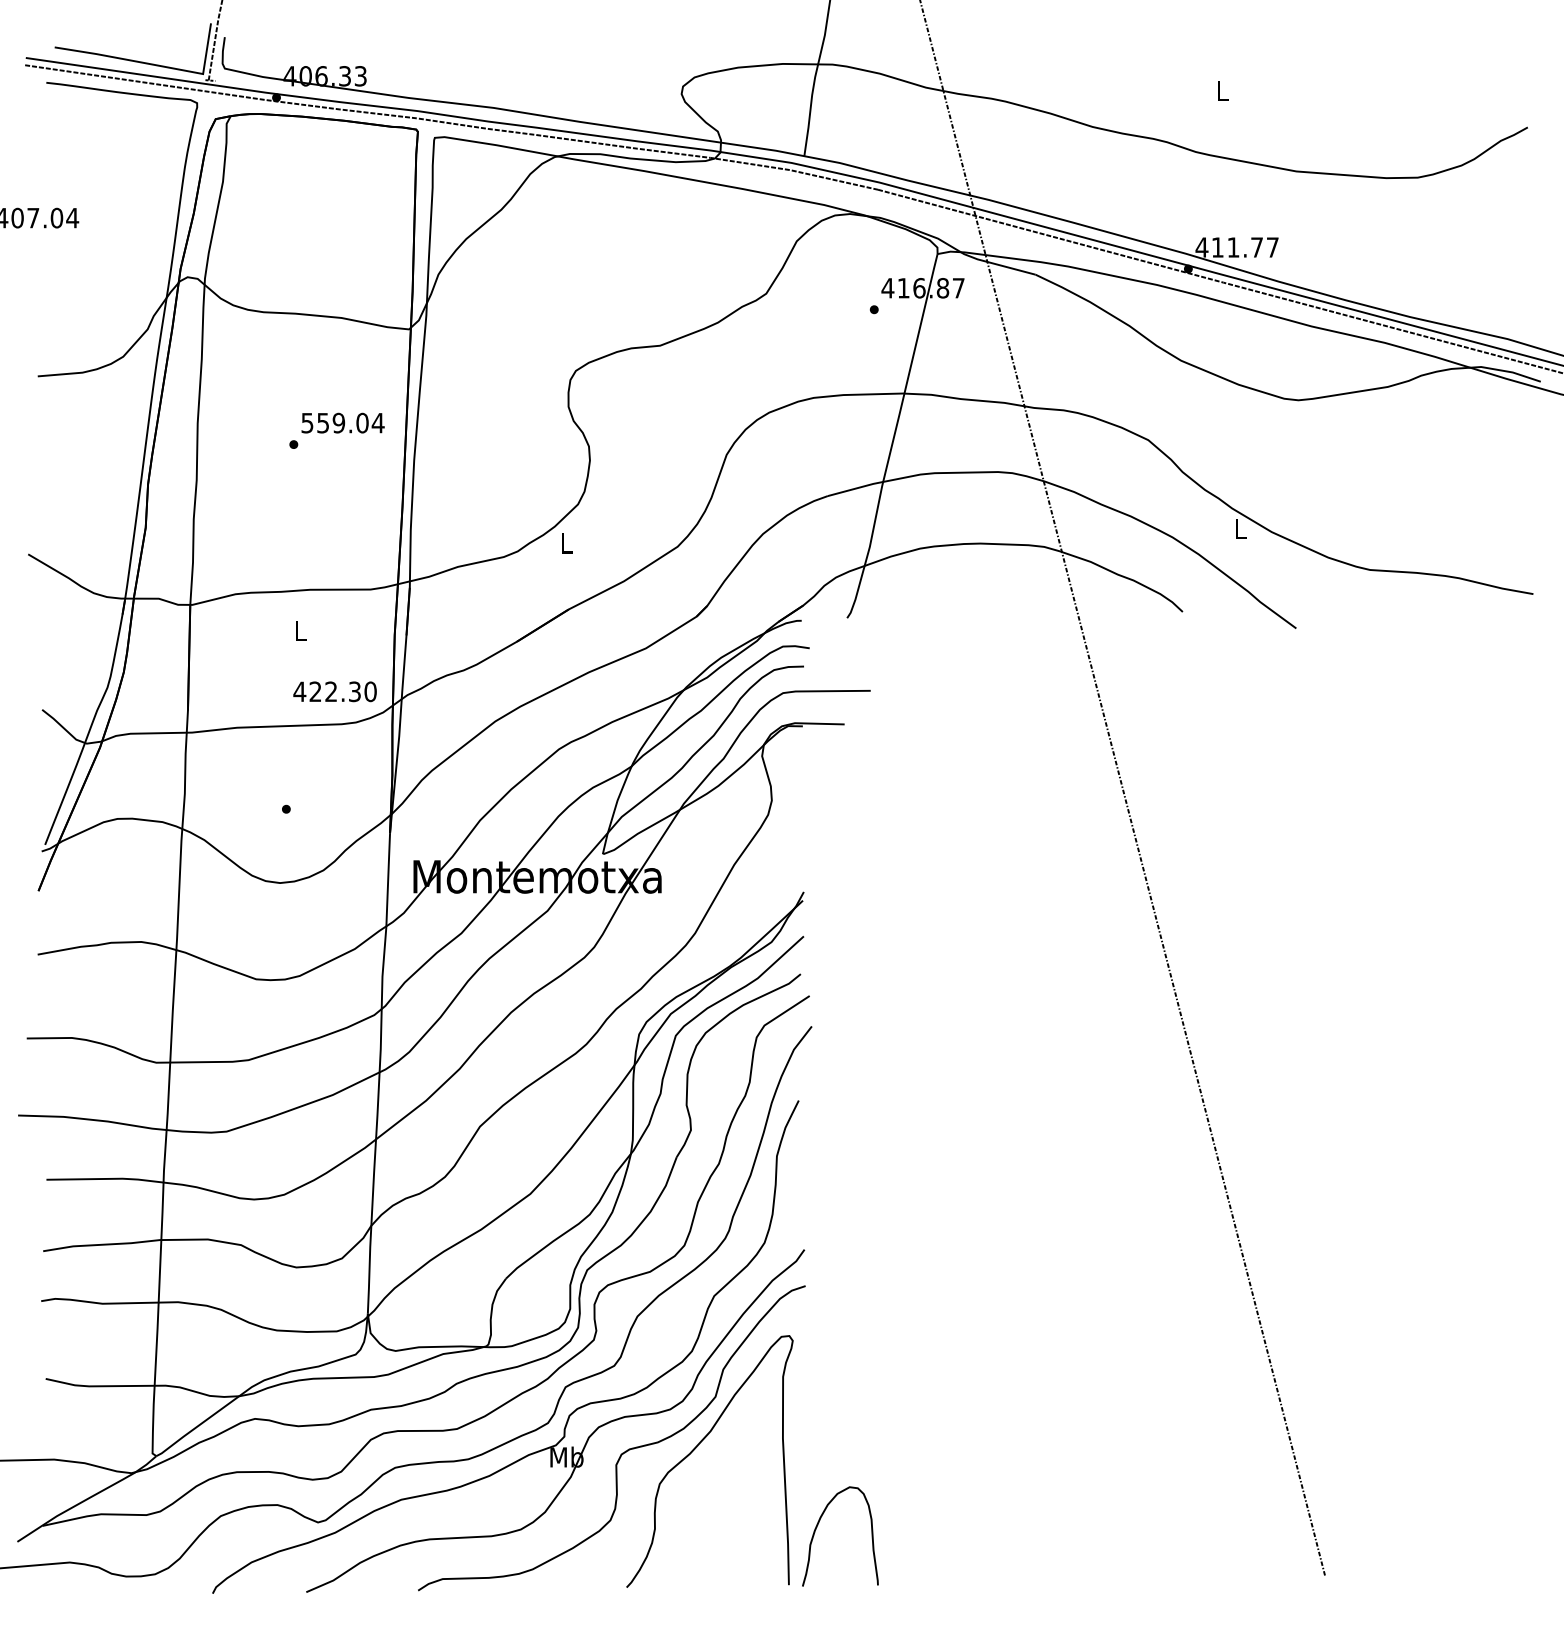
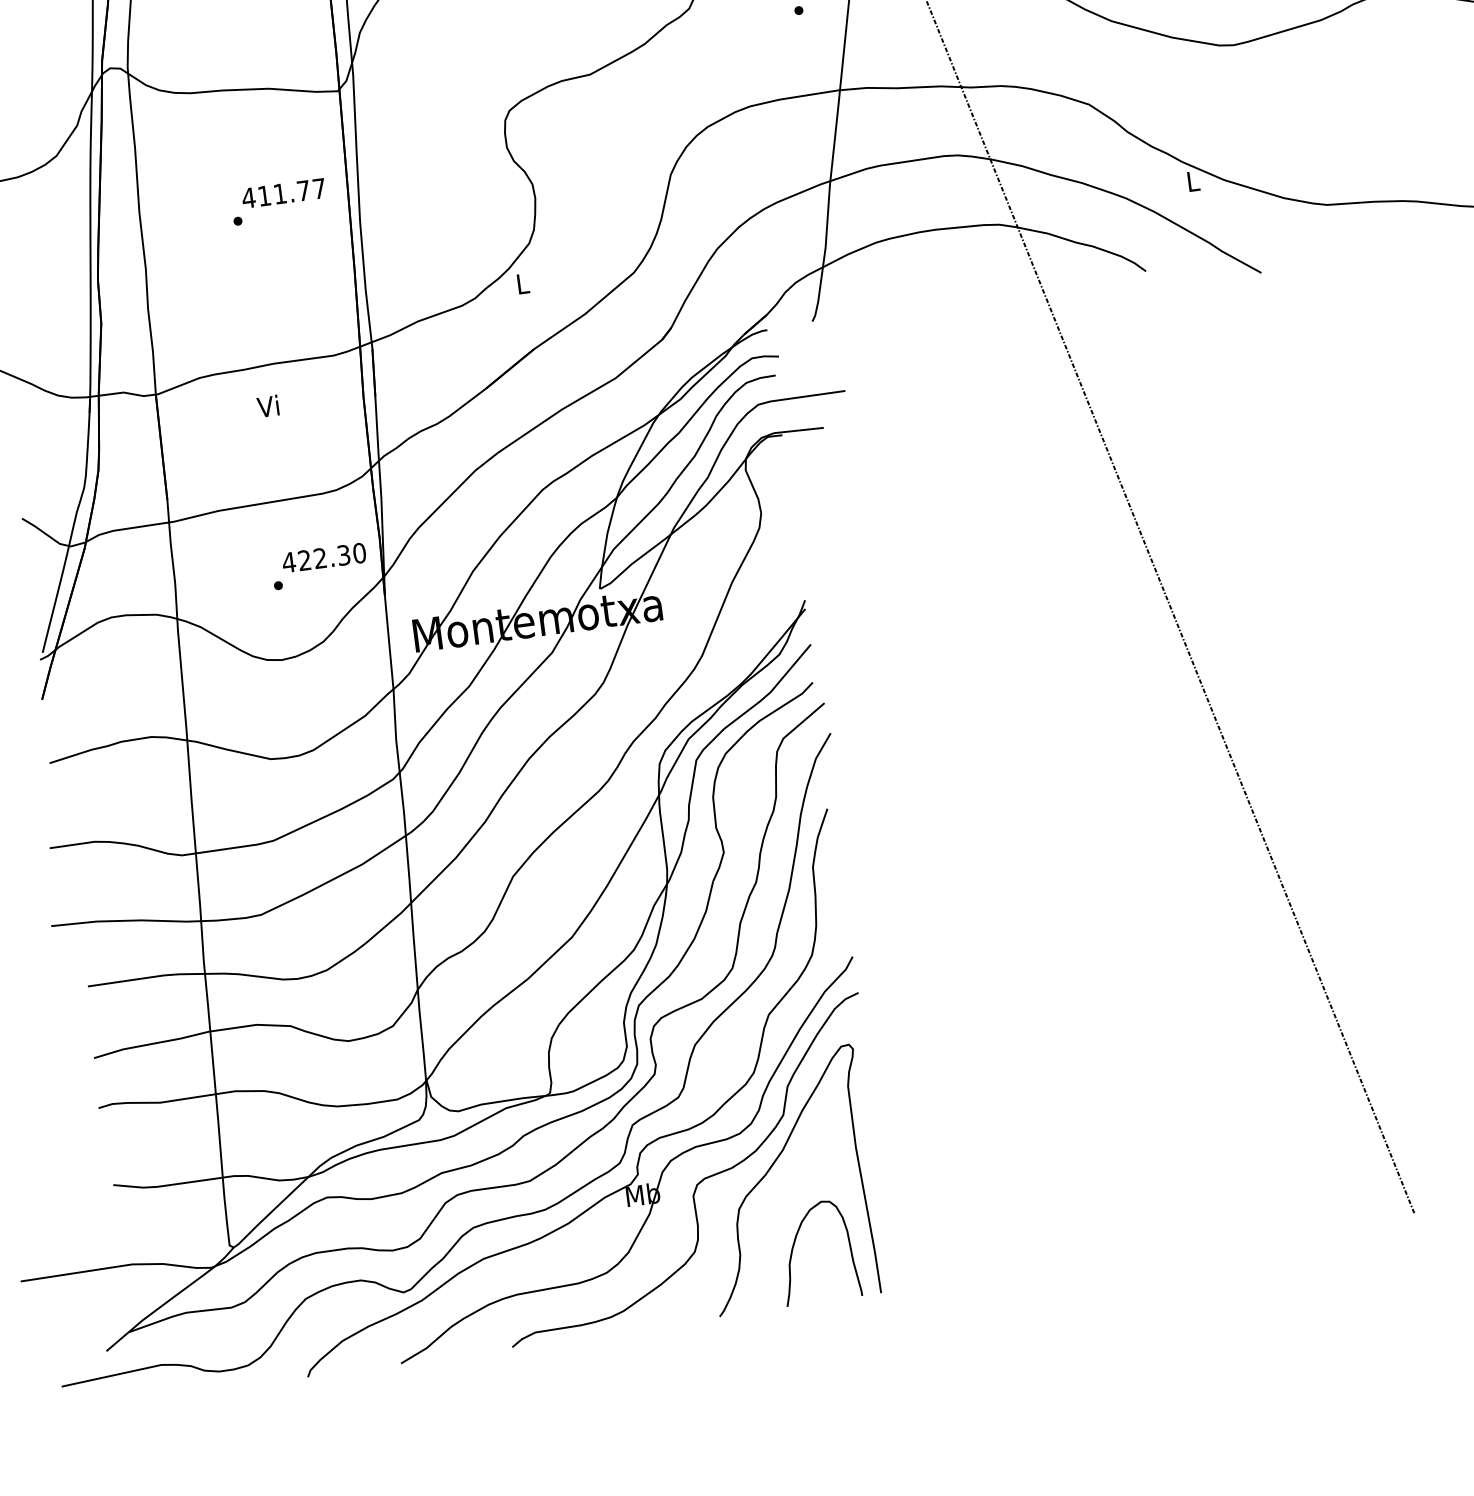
text: (342, 422) -> (283, 192), 559.04 -> 411.77
text: (298, 630) -> (267, 405), L -> Vi
text: (334, 691) -> (323, 557), moved
curve: (818, 1525) -> (795, 1243), moved

